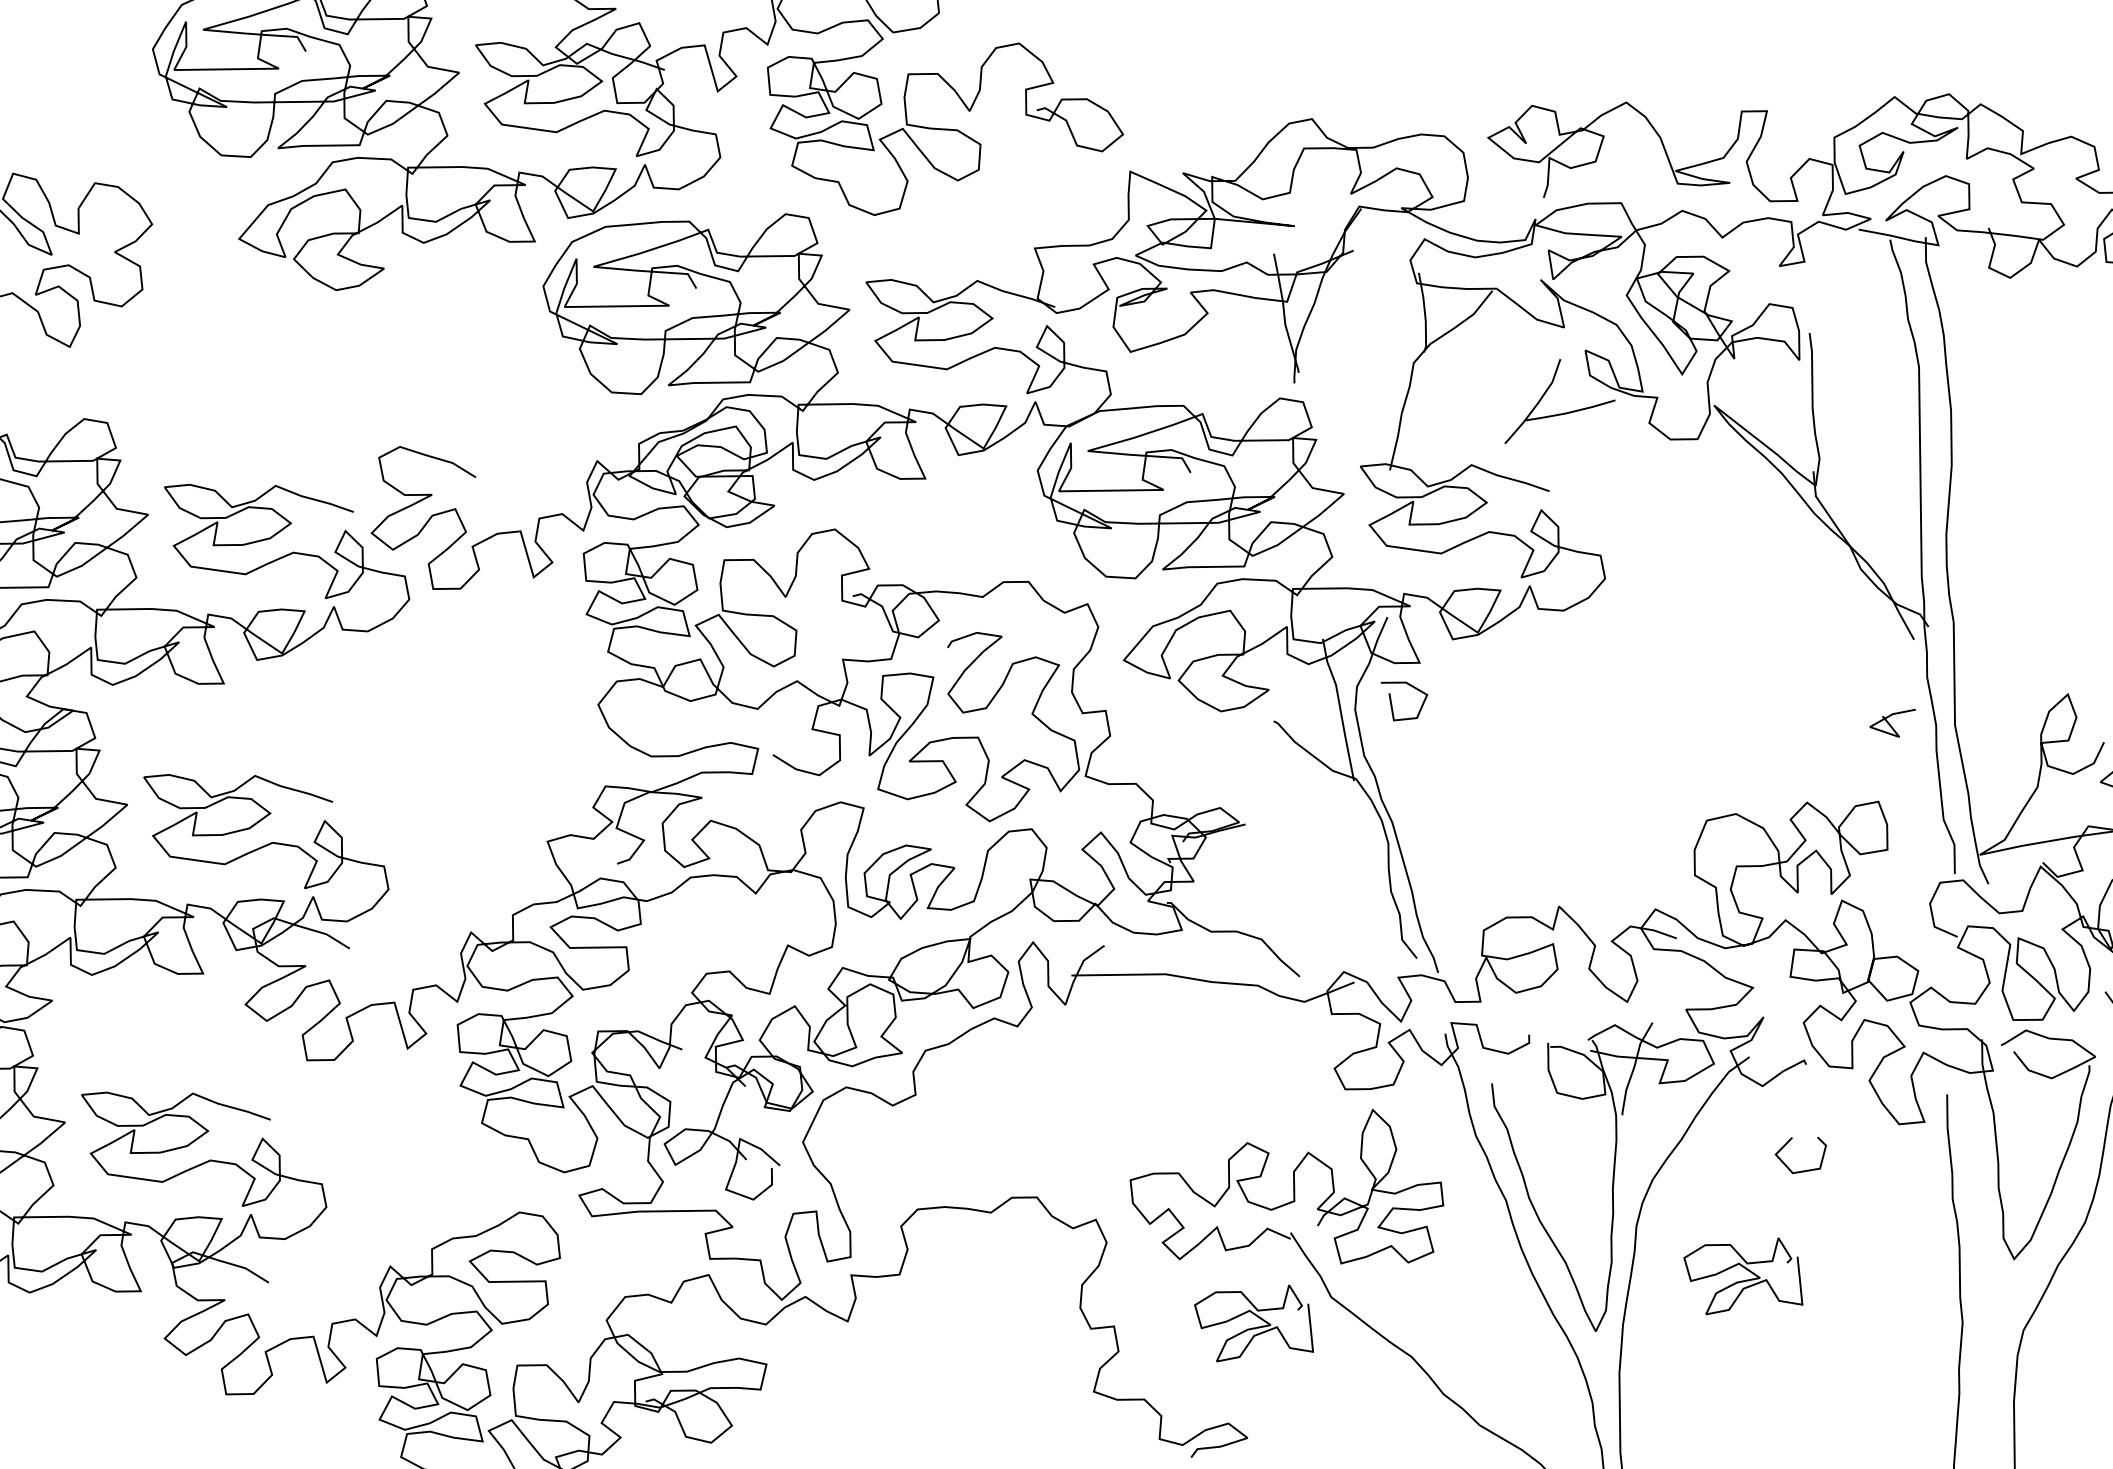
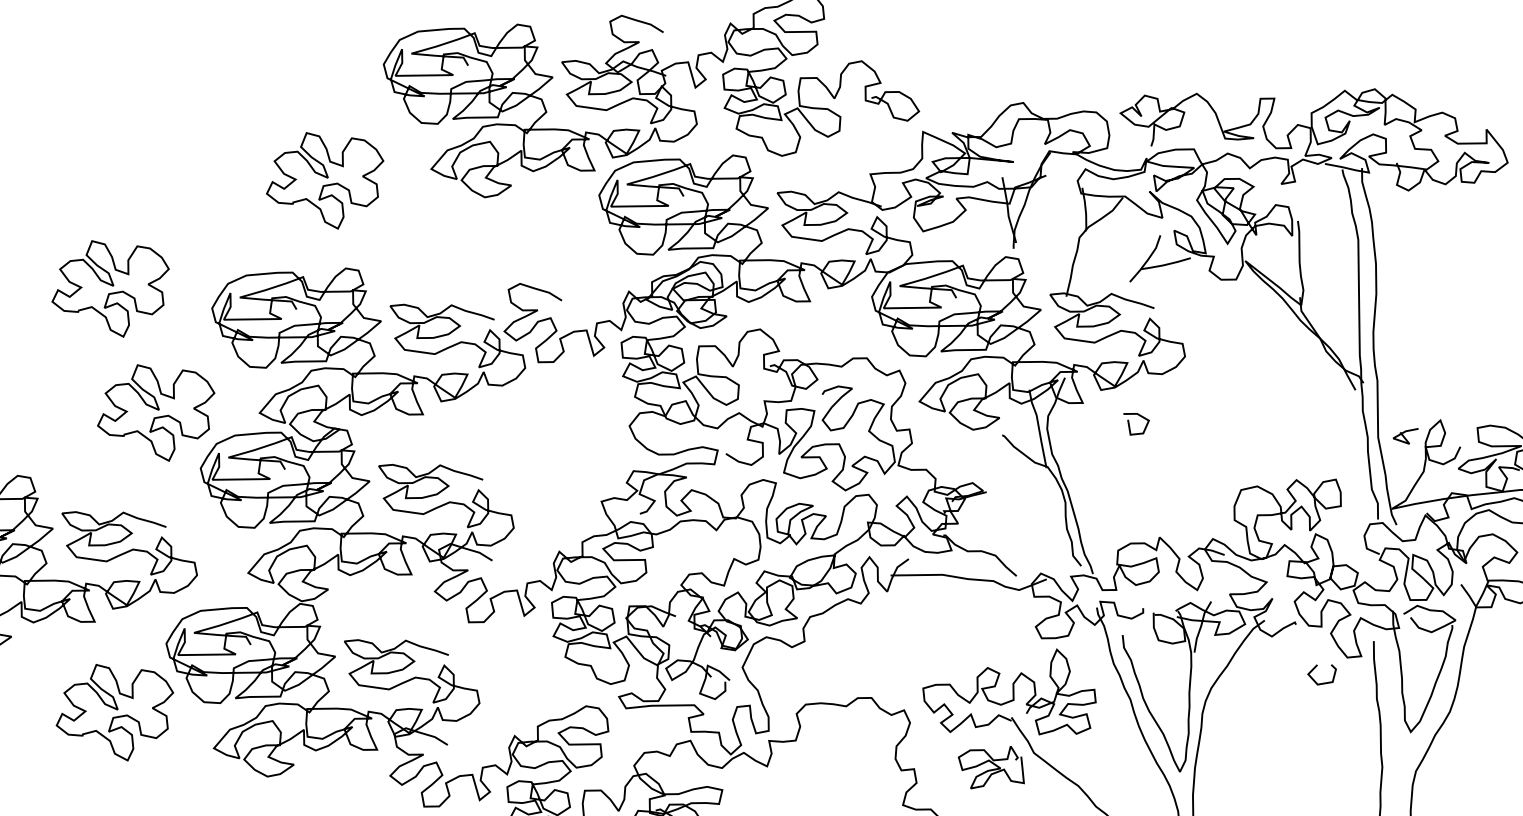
part: (1393, 705) -> (1130, 426), moved
part: (1892, 723) -> (1405, 436), moved
part: (1801, 1169) -> (1322, 682), moved
part: (1741, 1276) -> (1260, 741), removed

